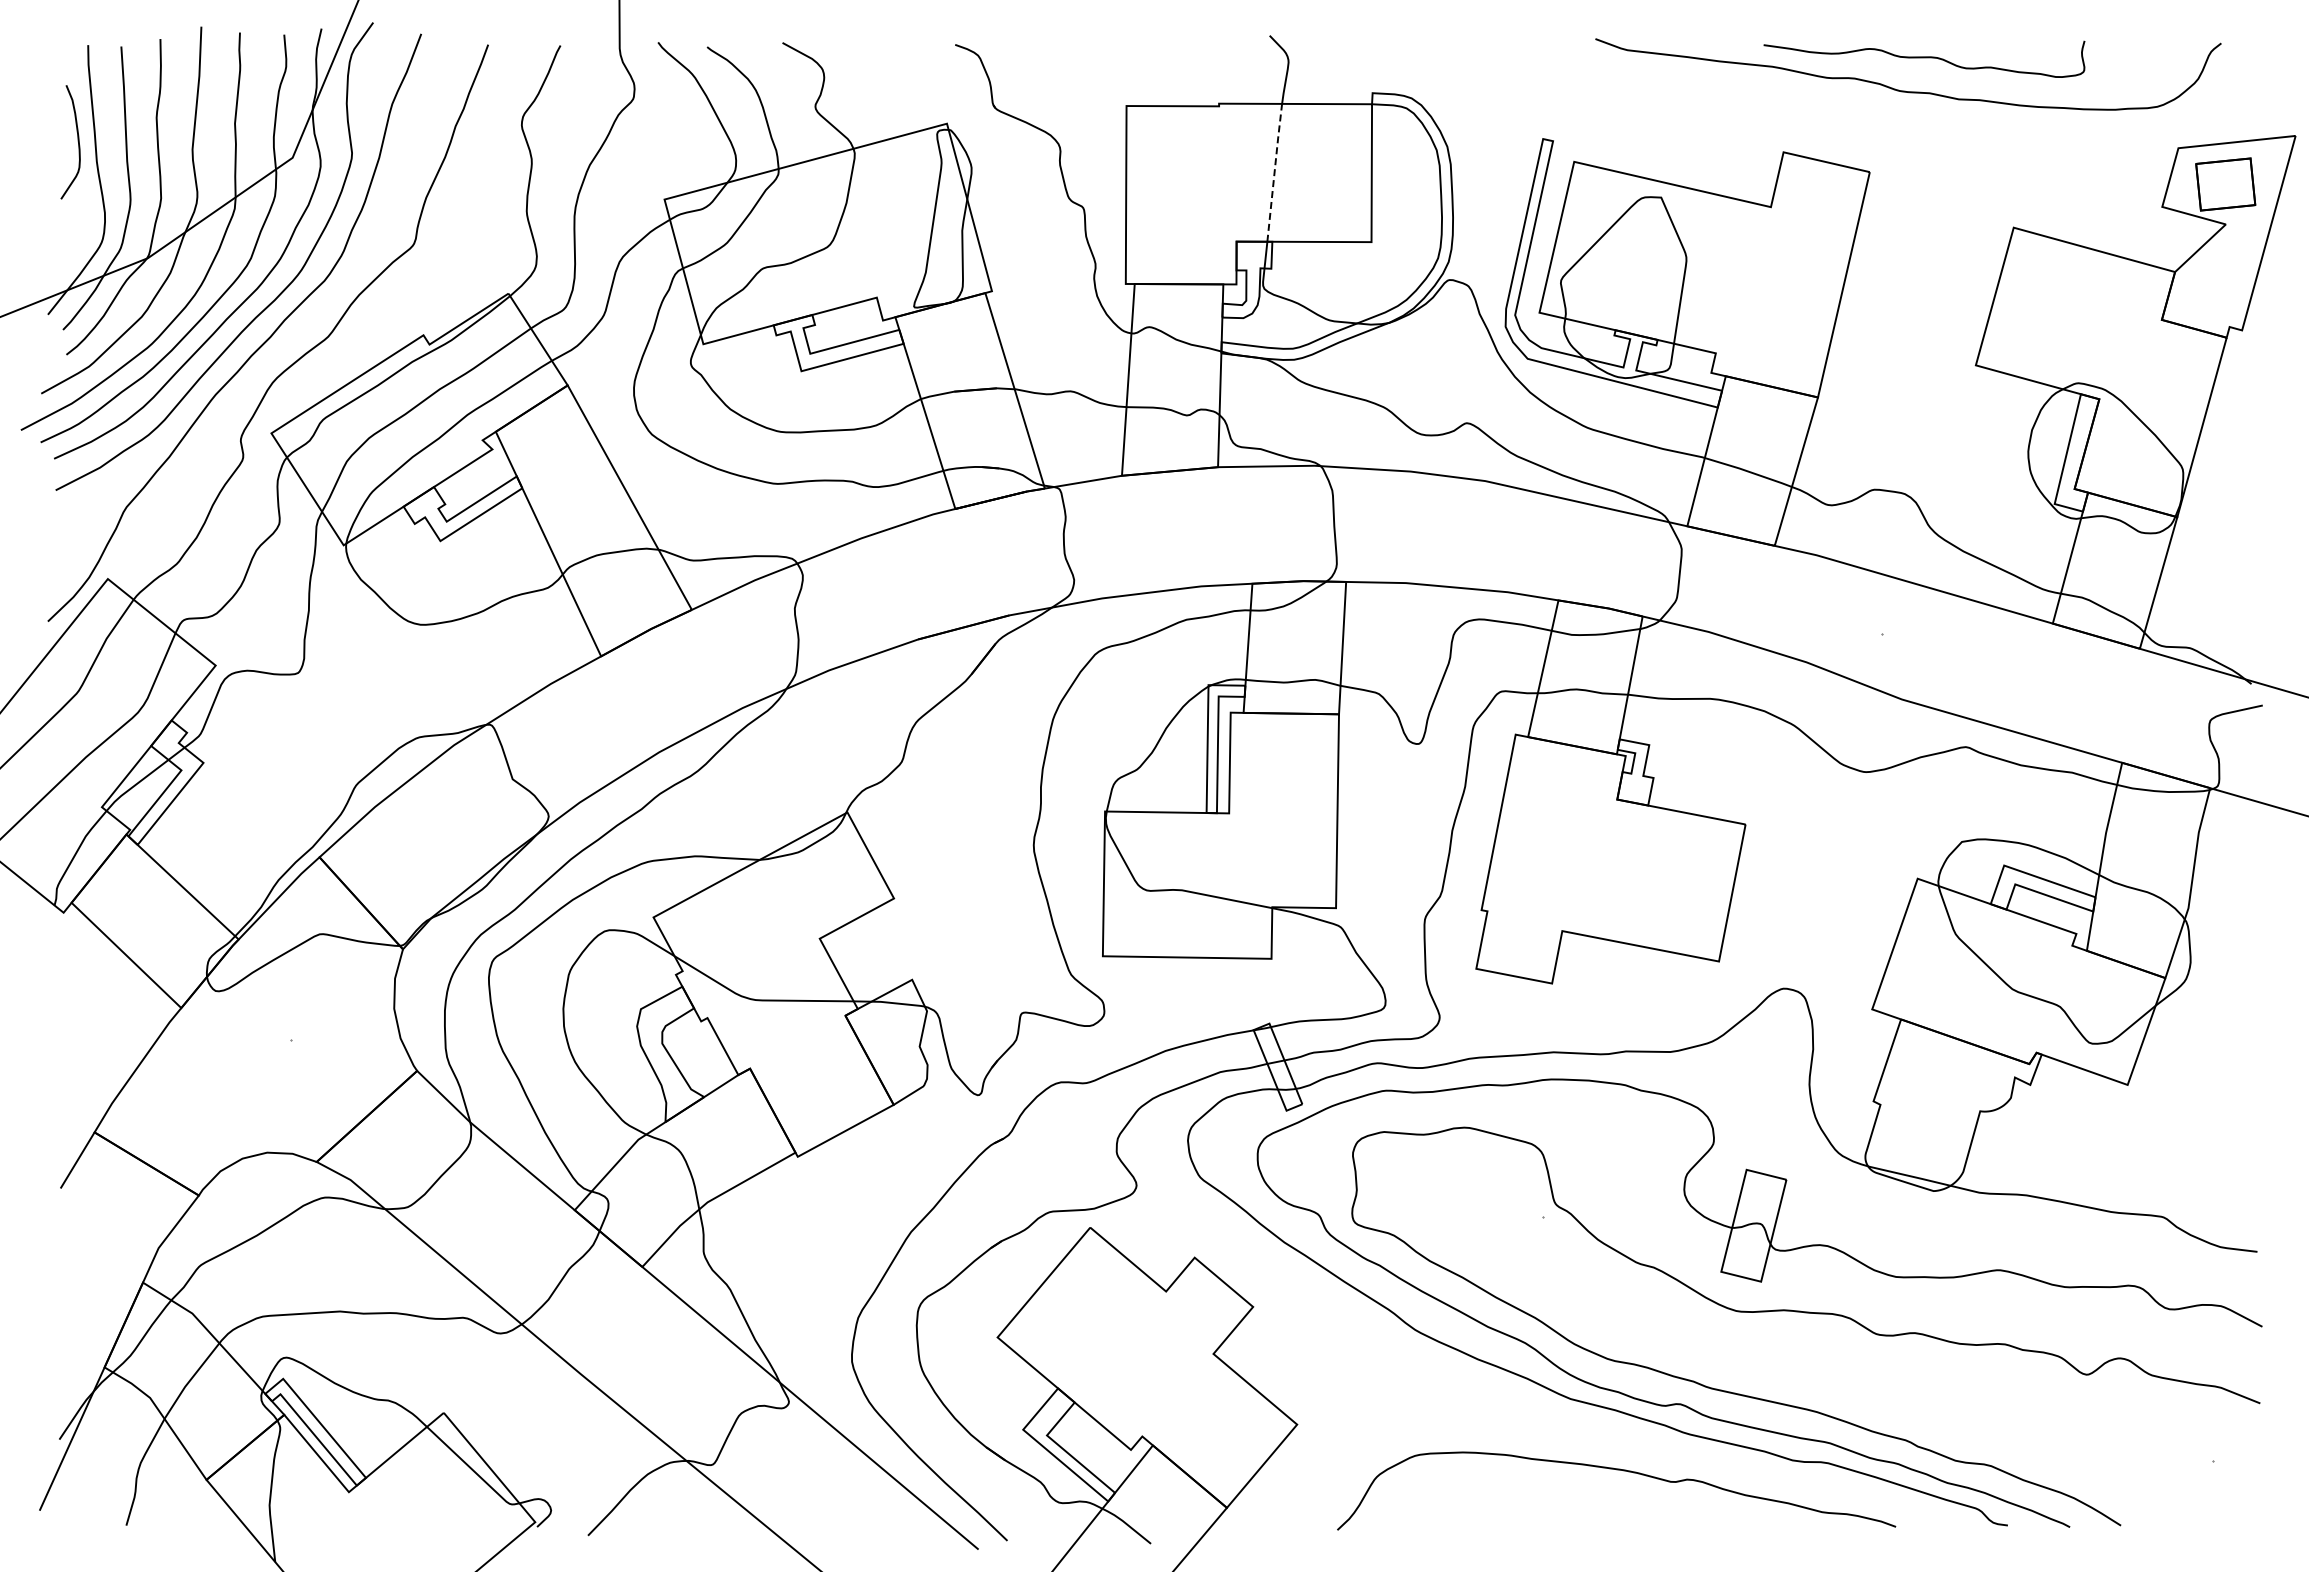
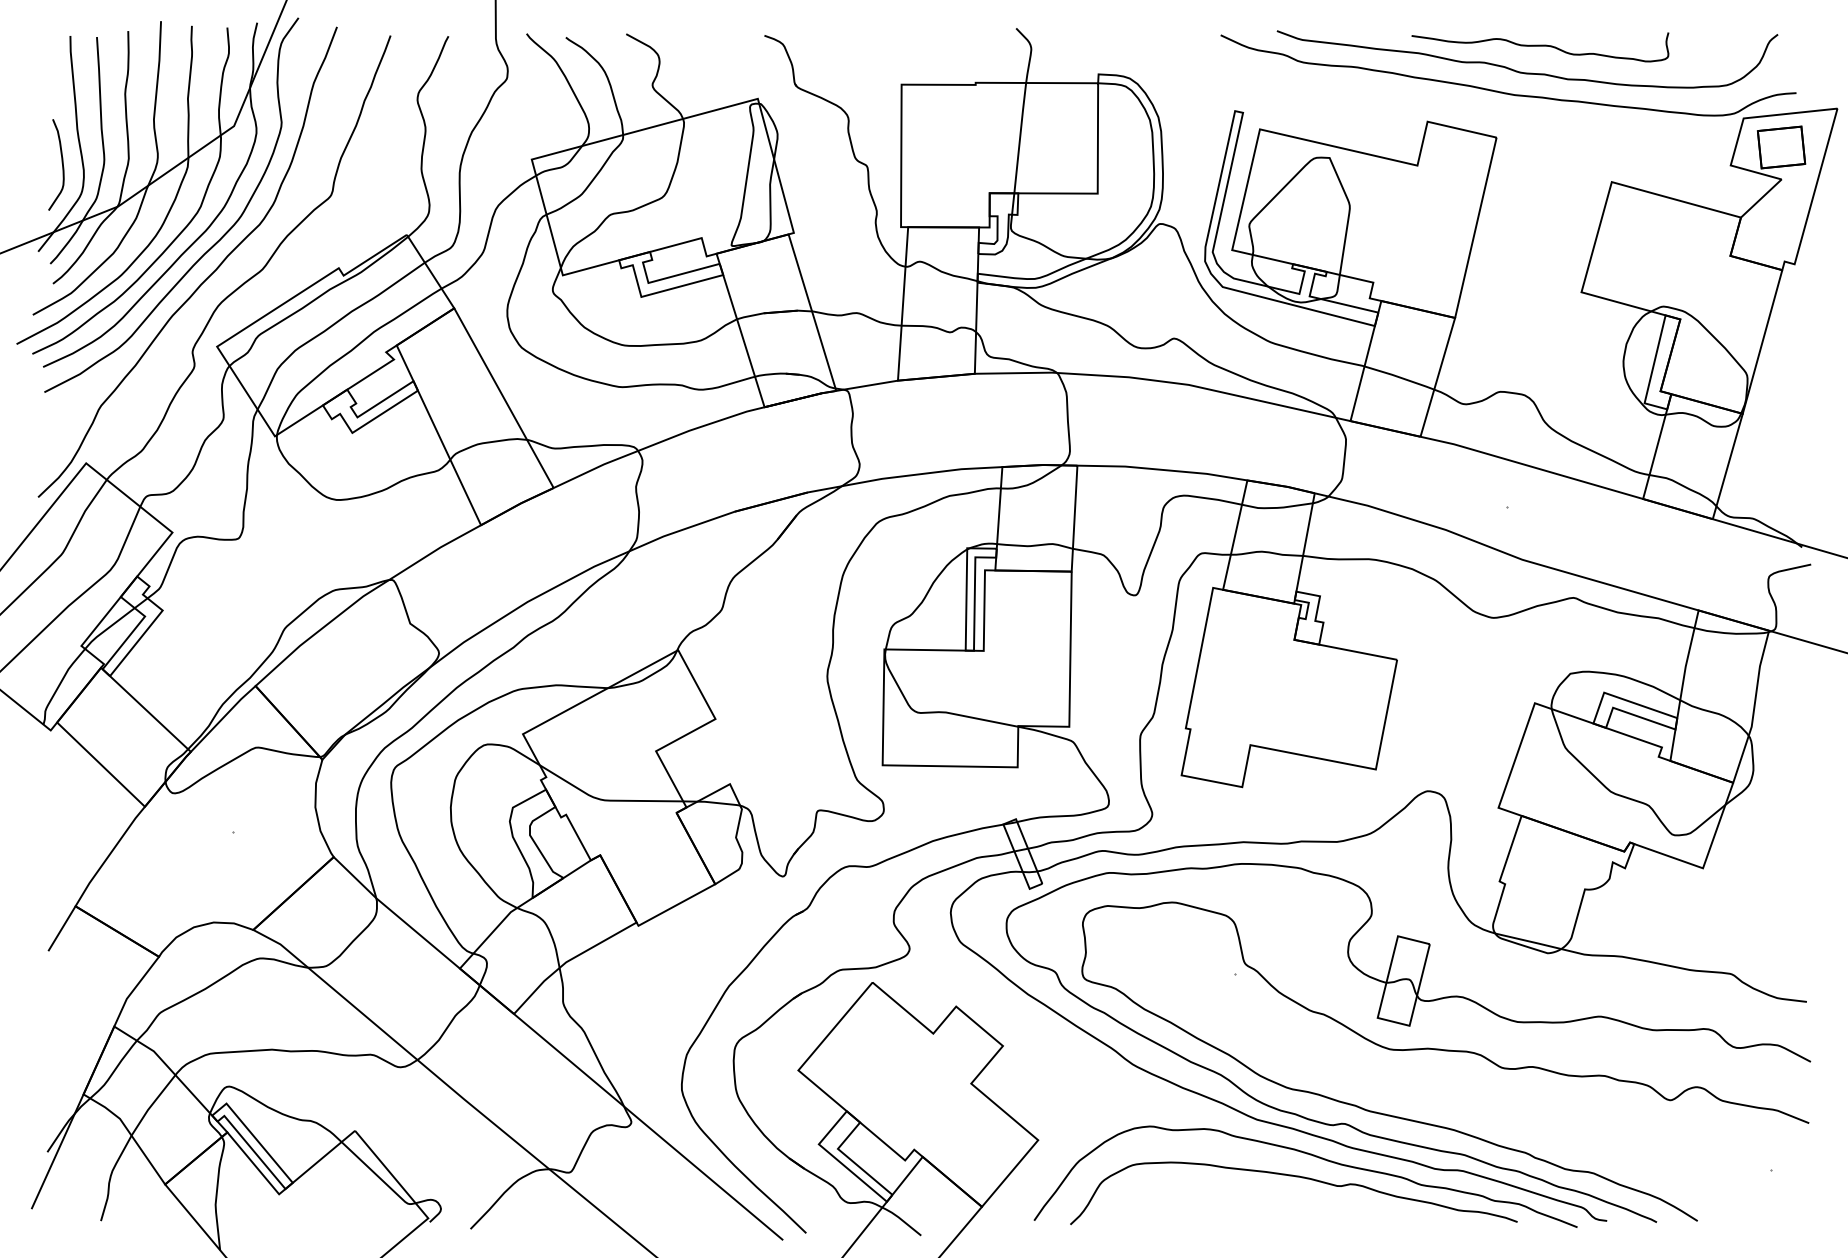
curve: (1880, 115) -> (1505, 92), added
curve: (77, 141) -> (61, 164), moved
line: (1274, 171) -> (1020, 137), dashed -> solid
curve: (1640, 1444) -> (1313, 1156), added

